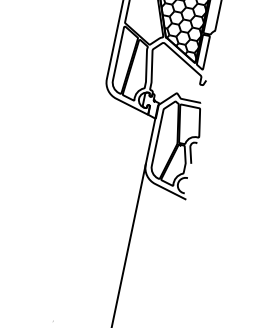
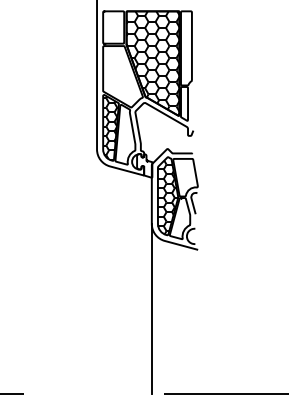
hatch: (124, 60) -> (110, 127), added
hatch: (166, 141) -> (167, 197), added

